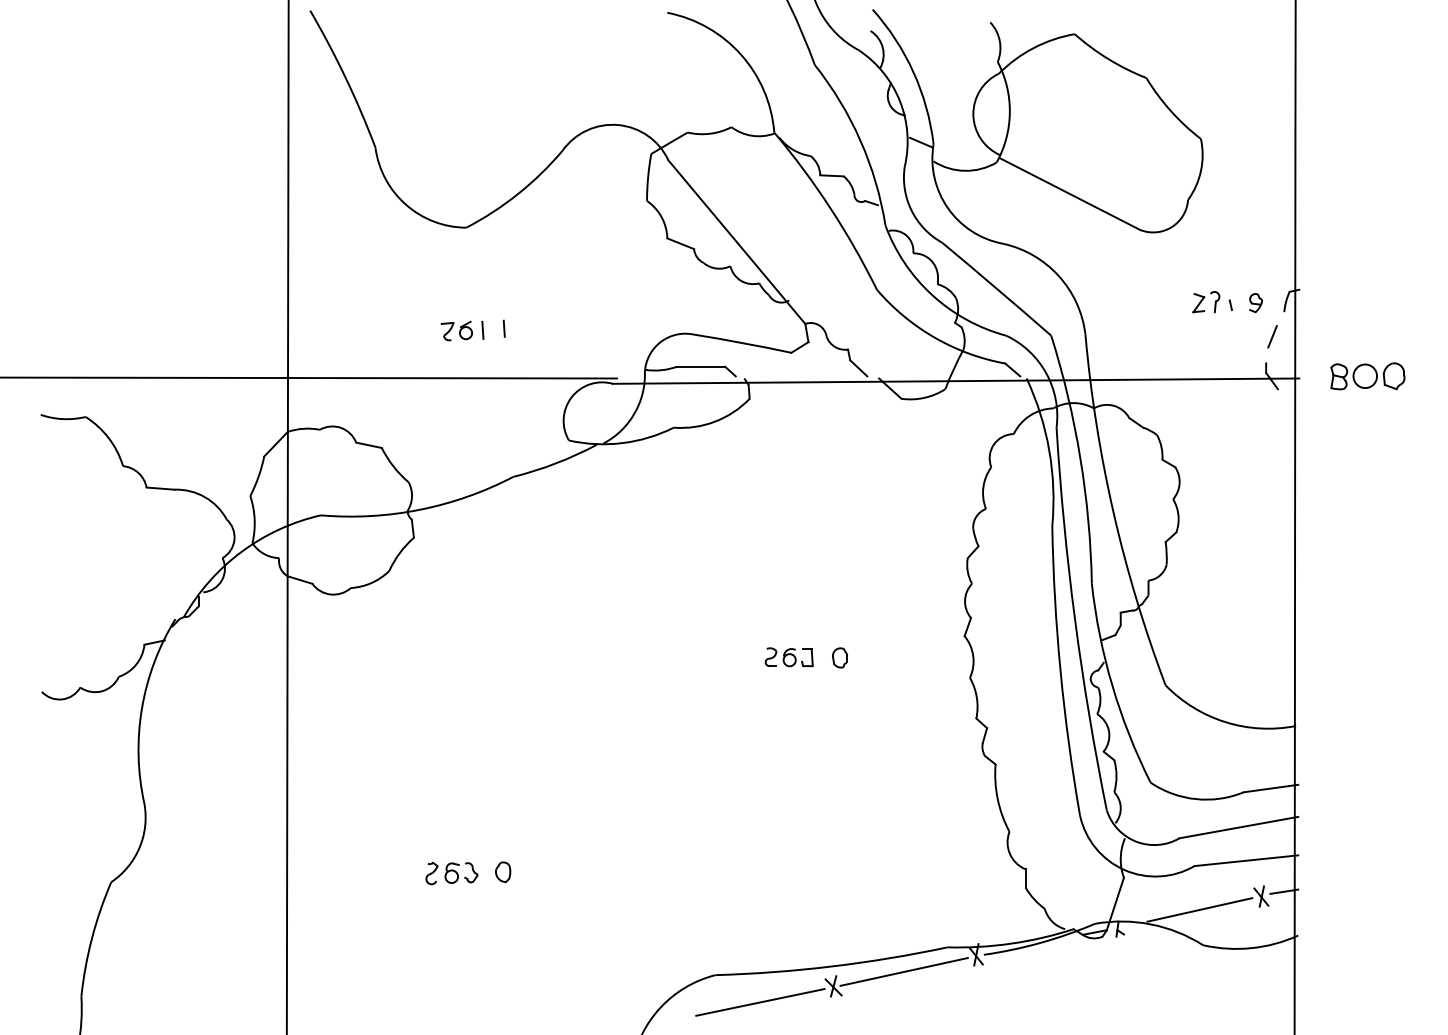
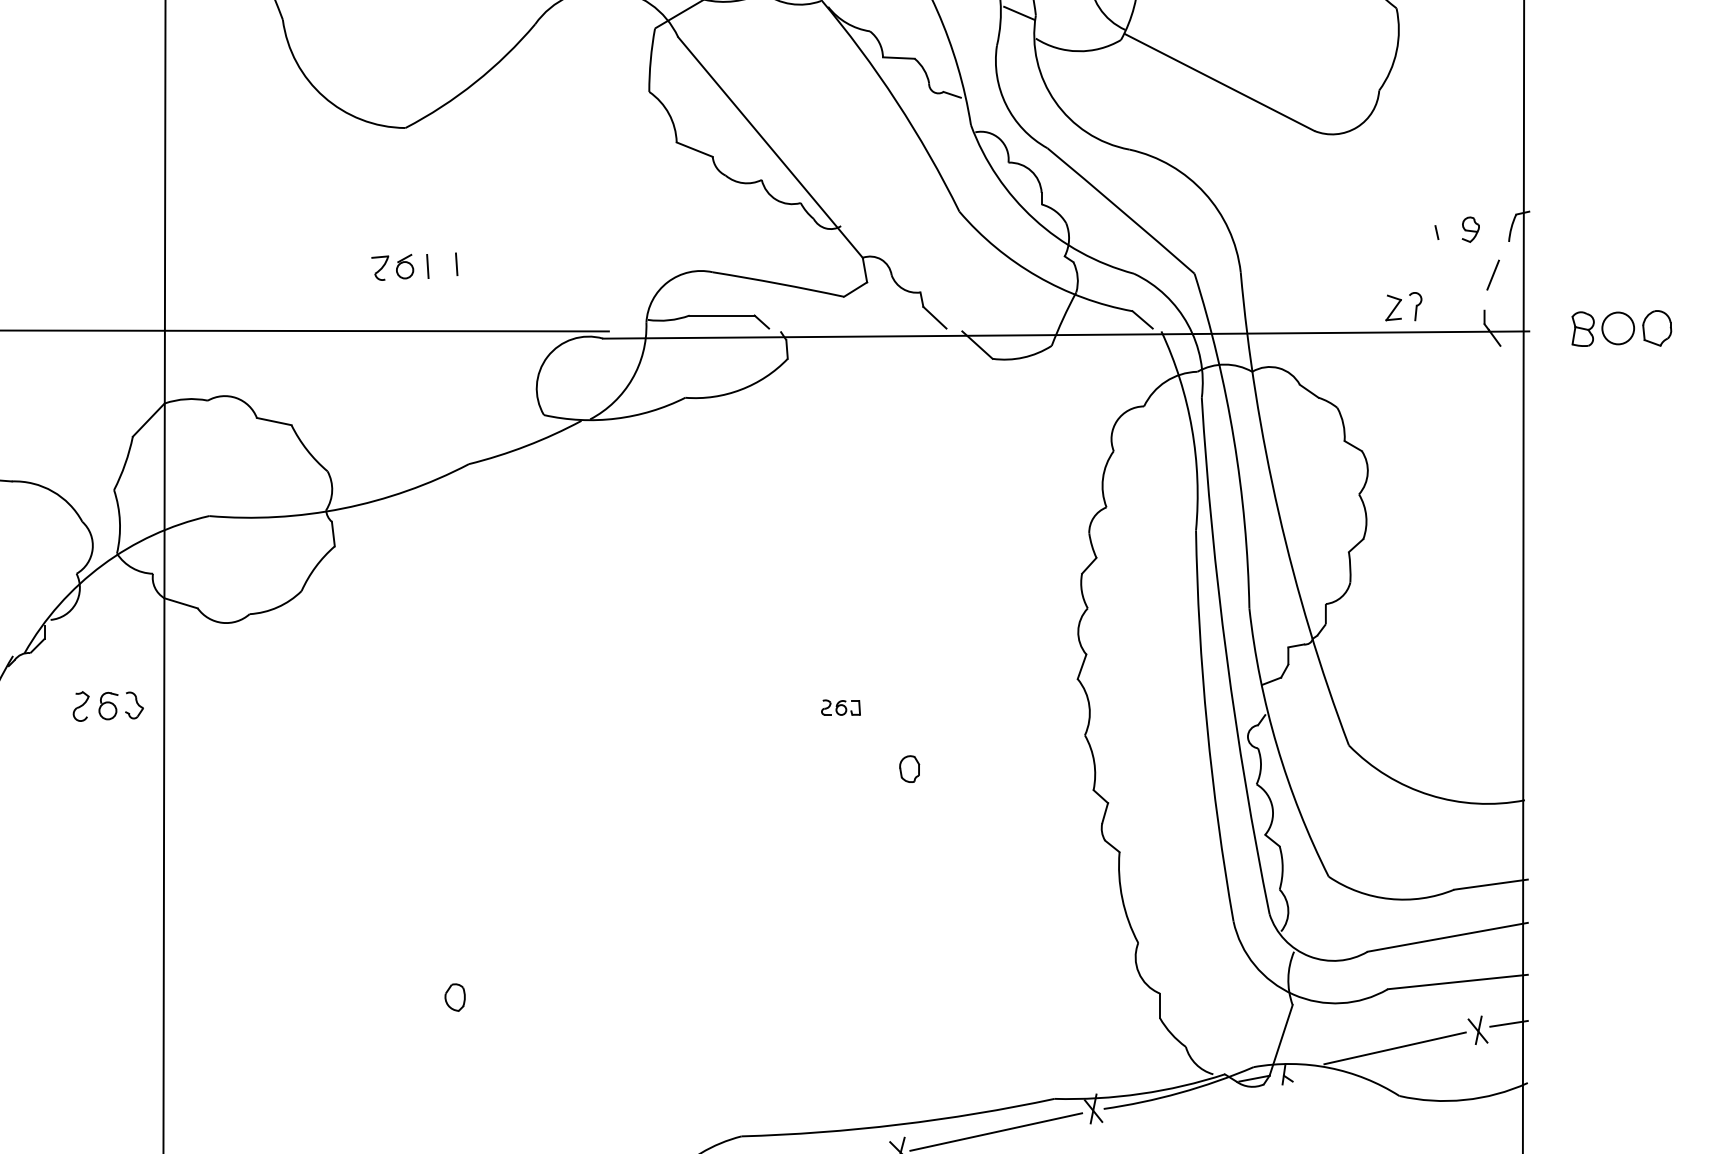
part: (1206, 302) -> (1404, 307), moved
part: (788, 657) -> (840, 707), size x0.6
part: (840, 657) -> (910, 768), moved
part: (451, 873) -> (107, 706), moved

